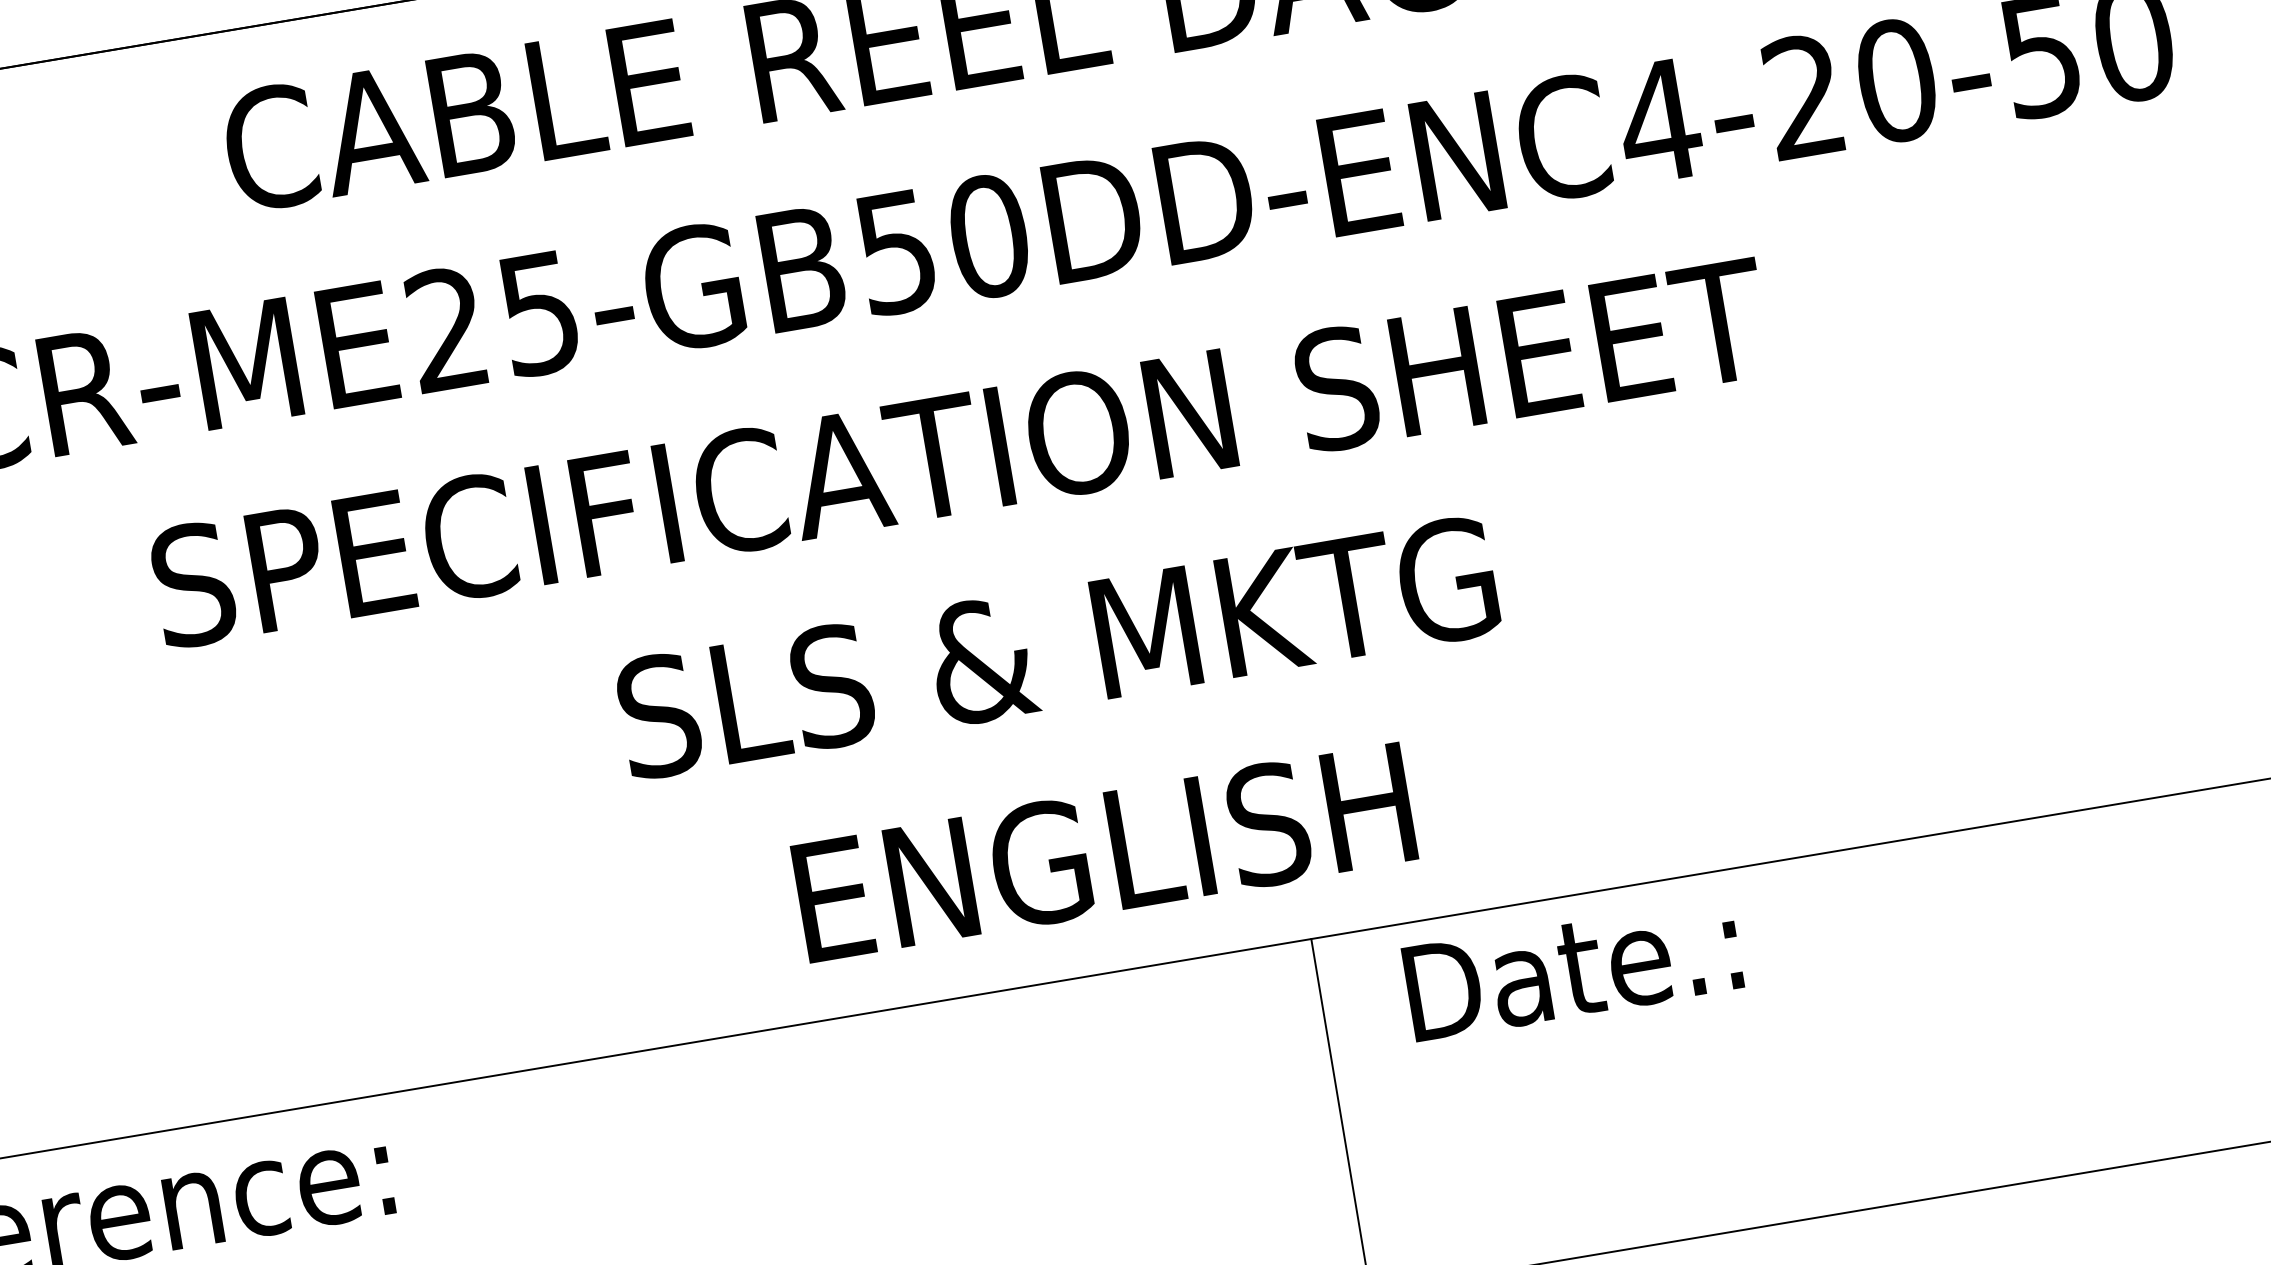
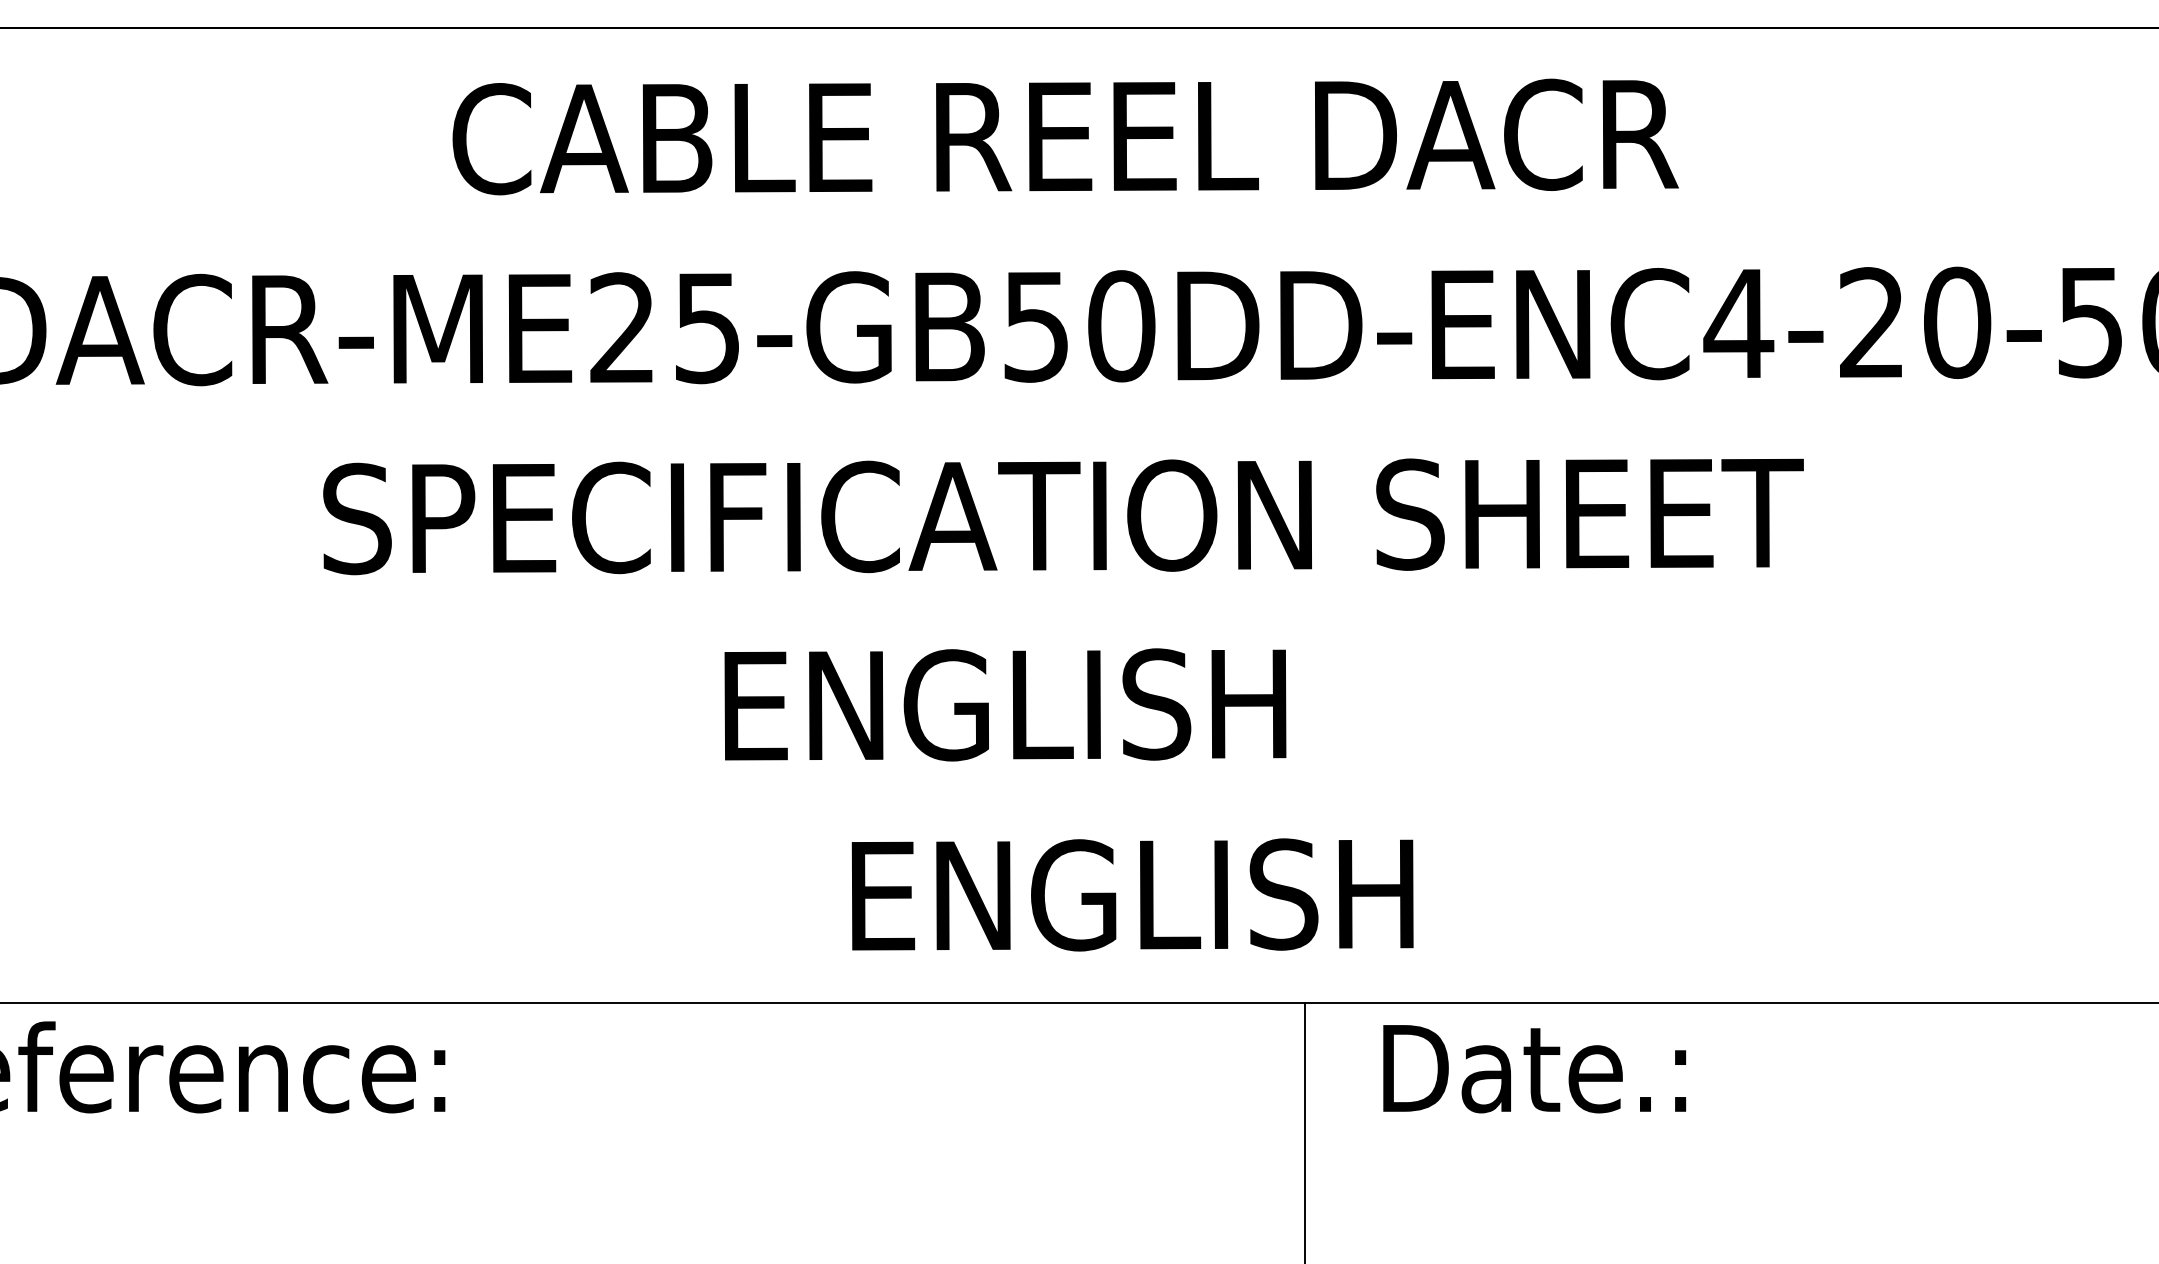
text: (1057, 647) -> (1121, 704), SLS & MKTG -> ENGLISH

